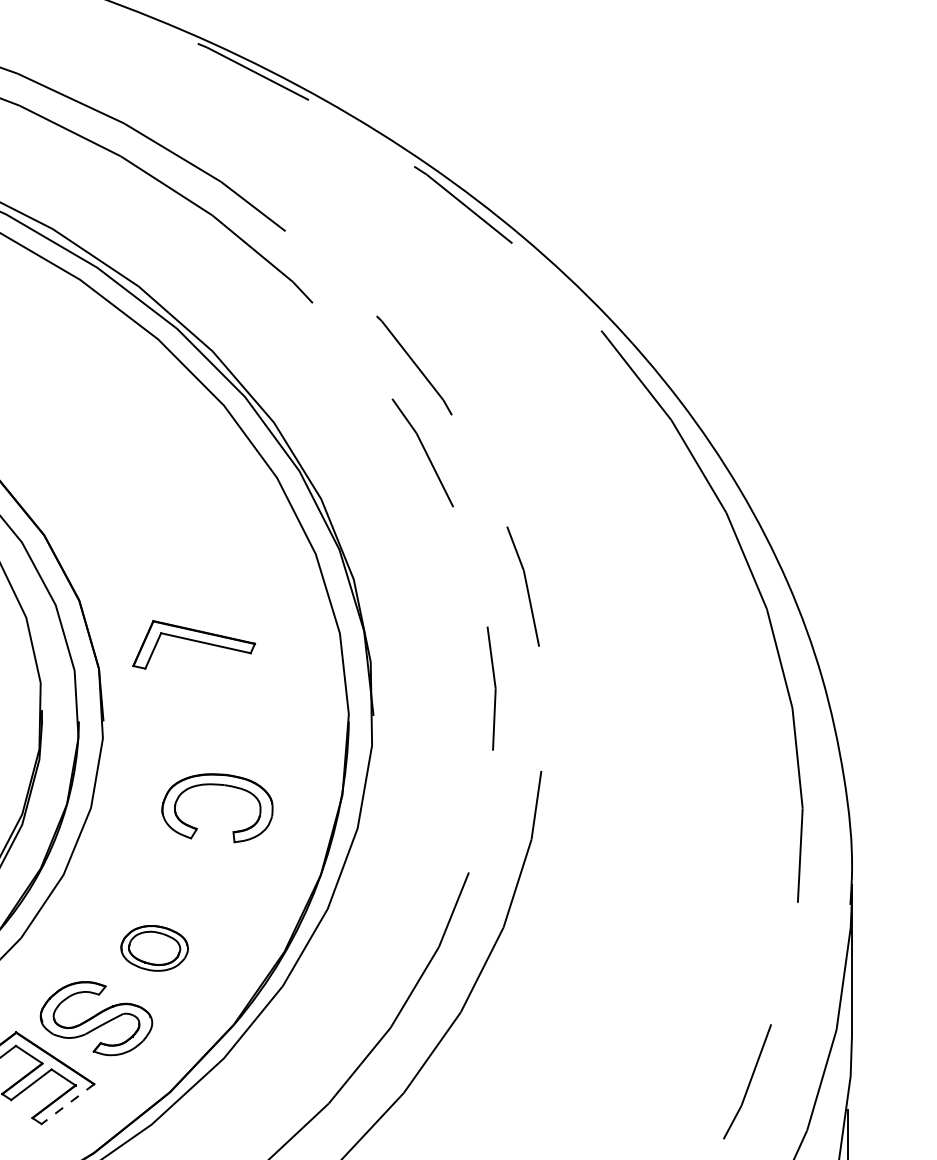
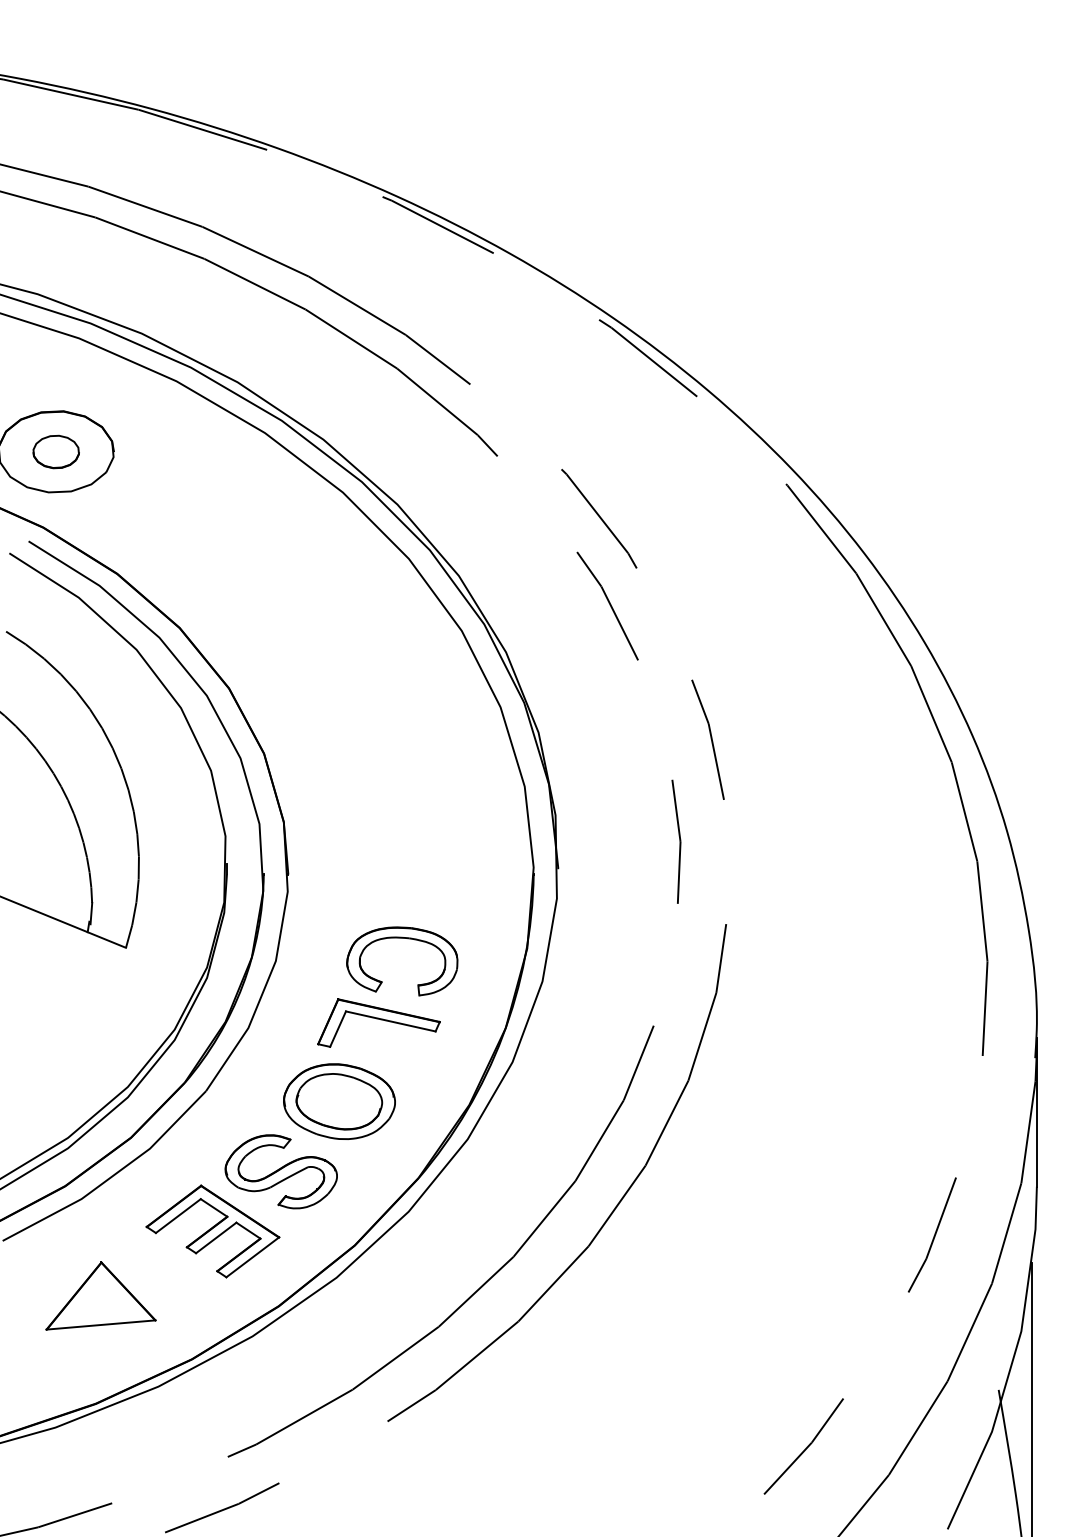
part: (193, 644) -> (378, 1022), moved
part: (154, 948) -> (339, 1101), size x1.67
line: (67, 1104) -> (252, 1257), dashed -> solid

